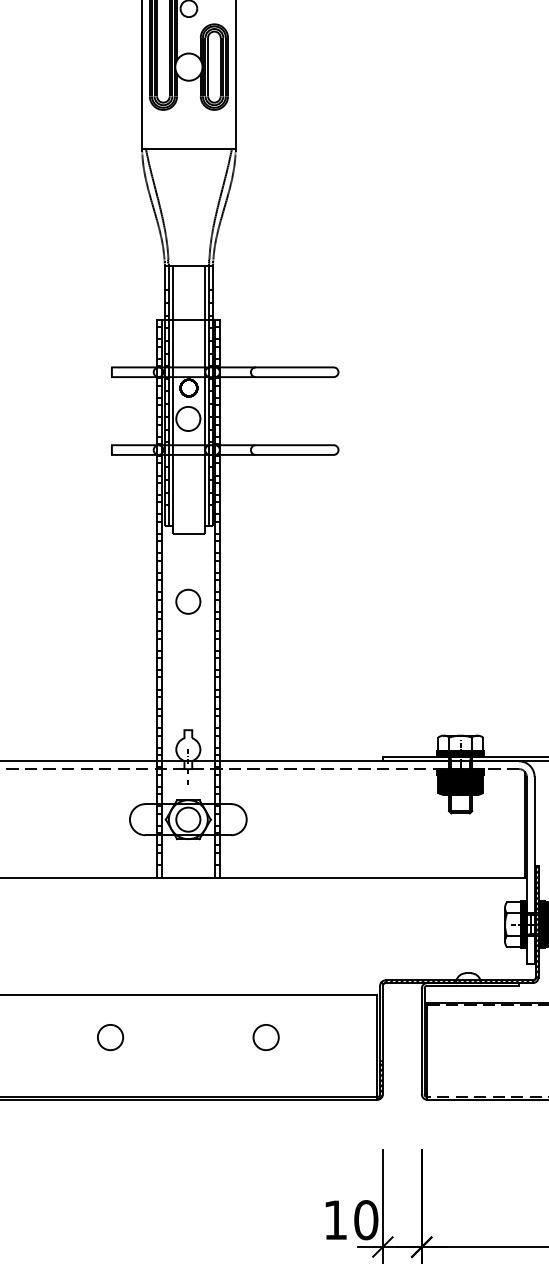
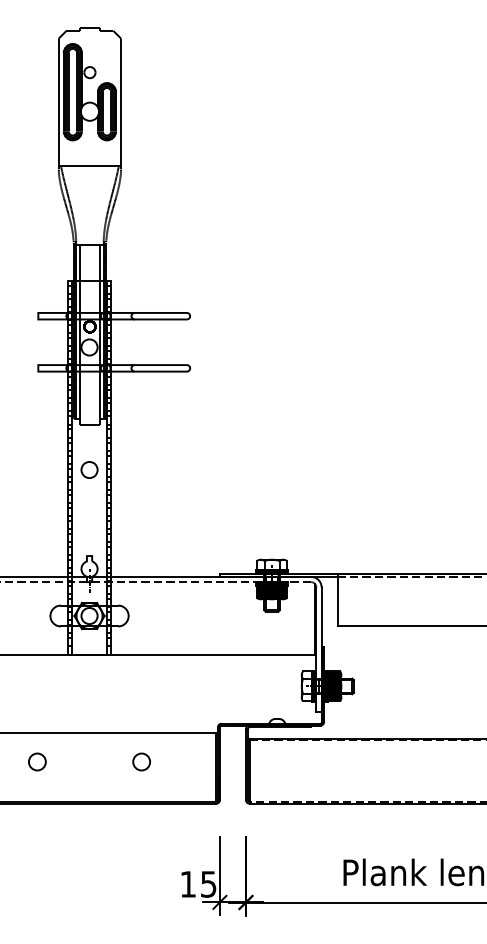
text: (365, 1220) -> (208, 884), 10 -> 15

